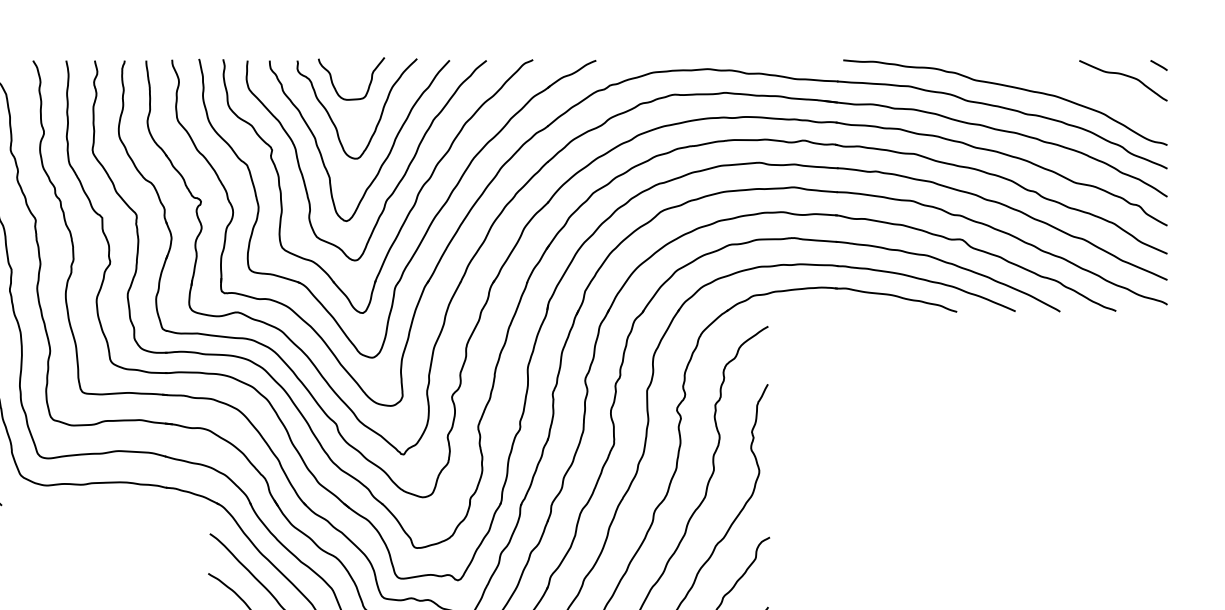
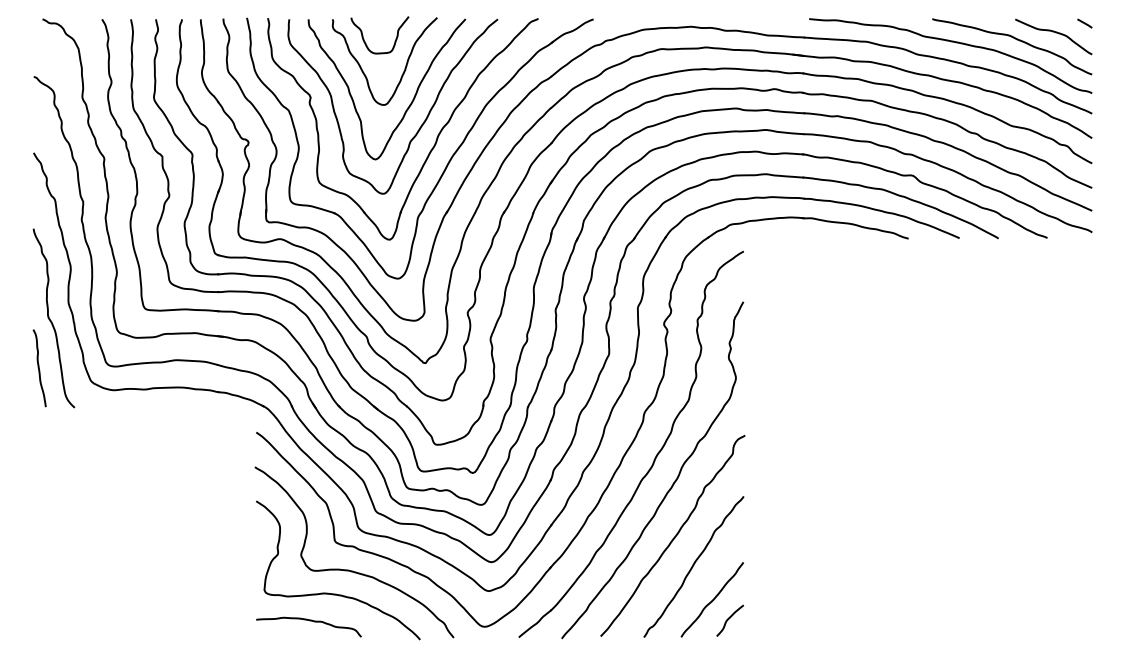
curve: (1079, 83) -> (1015, 39), added

